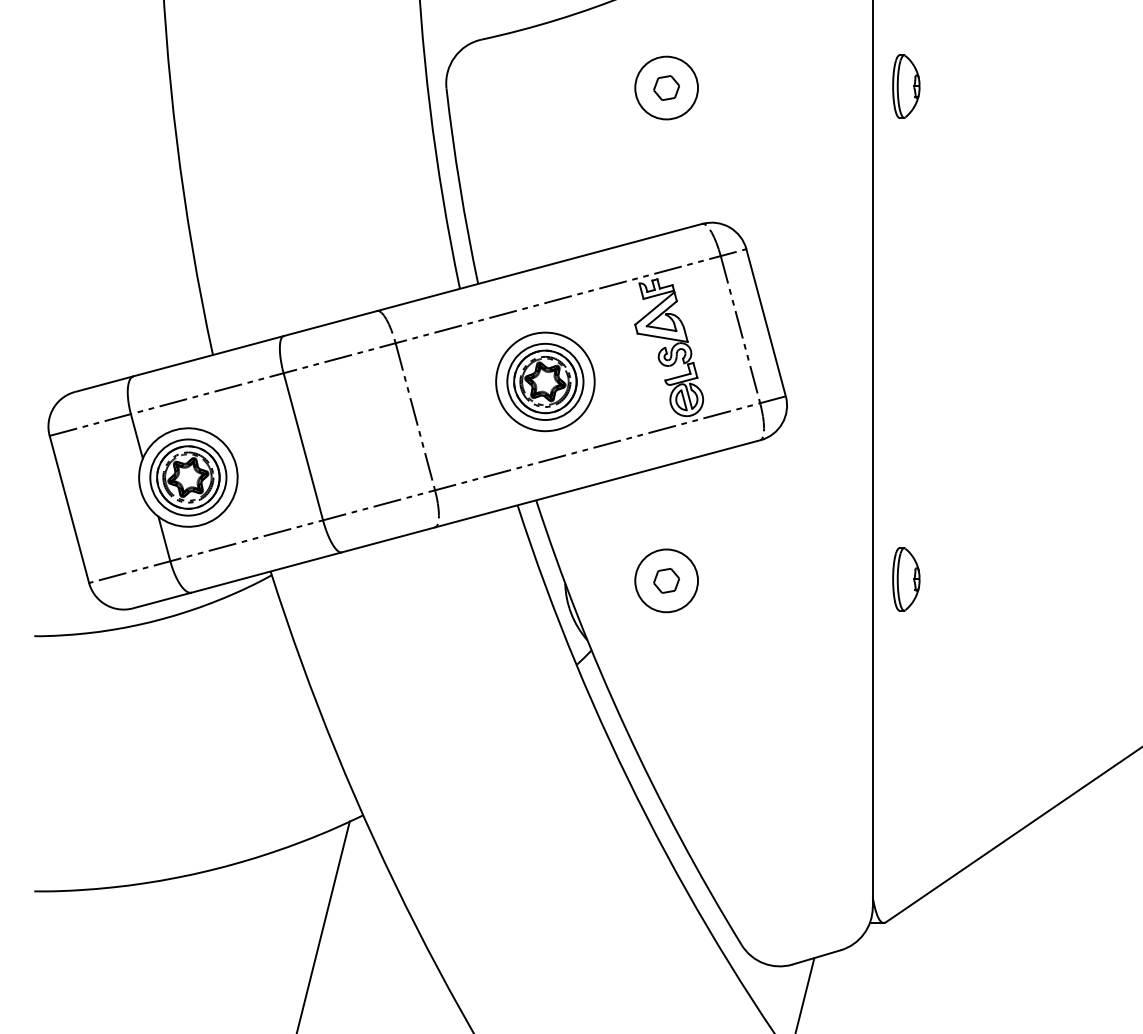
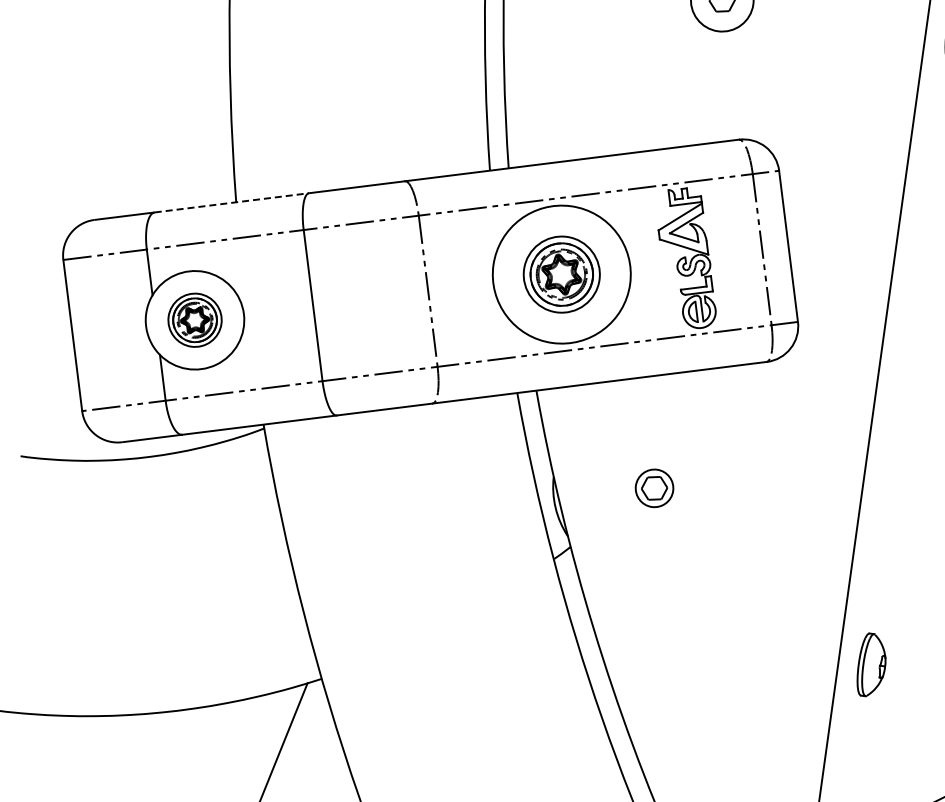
line: (208, 356) -> (231, 203), solid -> dashed
circle: (545, 381) -> (561, 274), size x1.4
part: (188, 477) -> (195, 320), size x0.7
part: (906, 579) -> (872, 665), moved
circle: (666, 580) -> (654, 487), size x0.6

